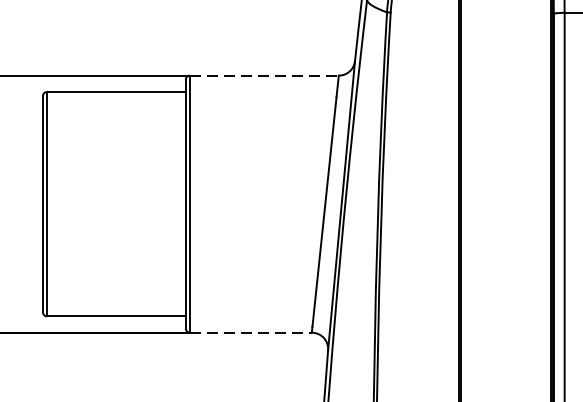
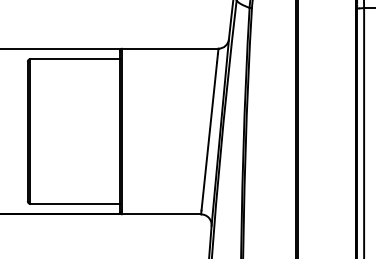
line: (264, 75) -> (170, 48), dashed -> solid
line: (251, 332) -> (162, 214), dashed -> solid

